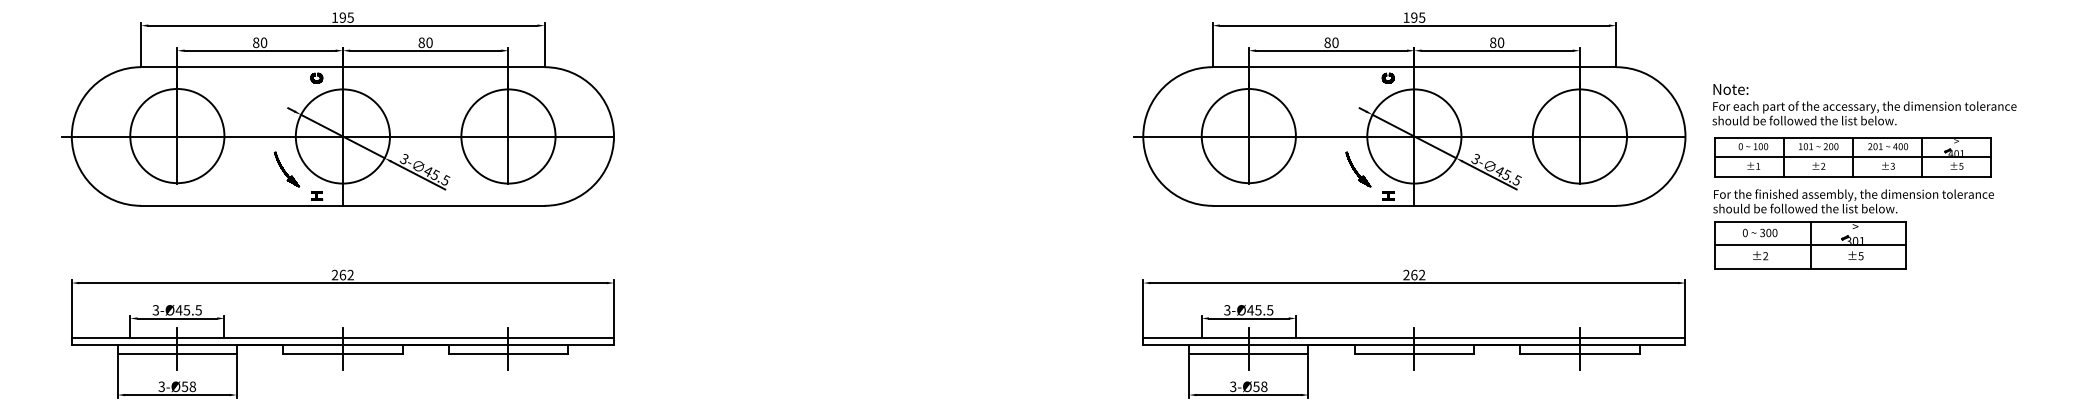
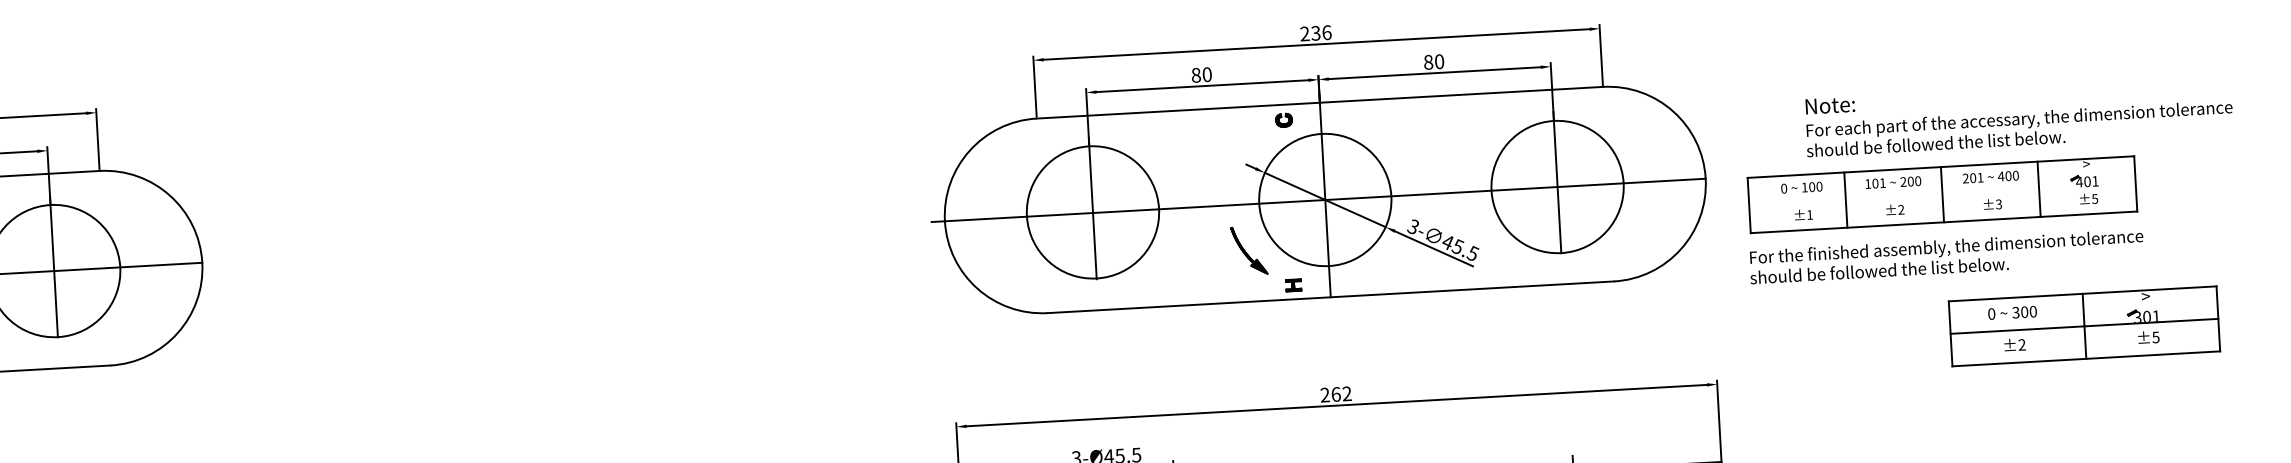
text: (1414, 17) -> (1316, 33), 195 -> 236
text: (1864, 104) -> (2018, 116), moved
line: (1852, 157) -> (1941, 195), removed
part: (1810, 245) -> (2084, 326), moved

